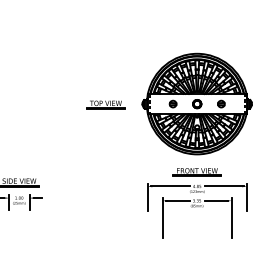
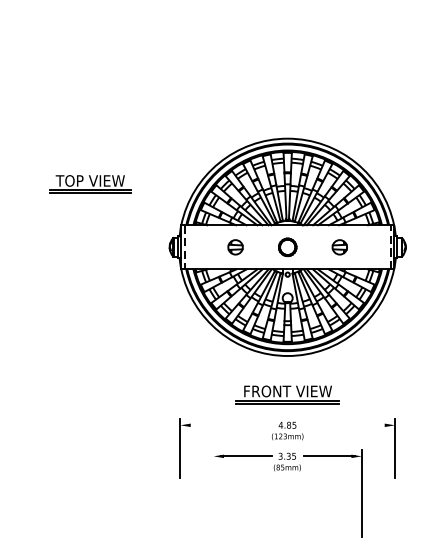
part: (105, 104) -> (89, 183), moved
line: (170, 186) -> (229, 425), removed
line: (223, 186) -> (344, 425), removed
line: (162, 218) -> (212, 494), removed

